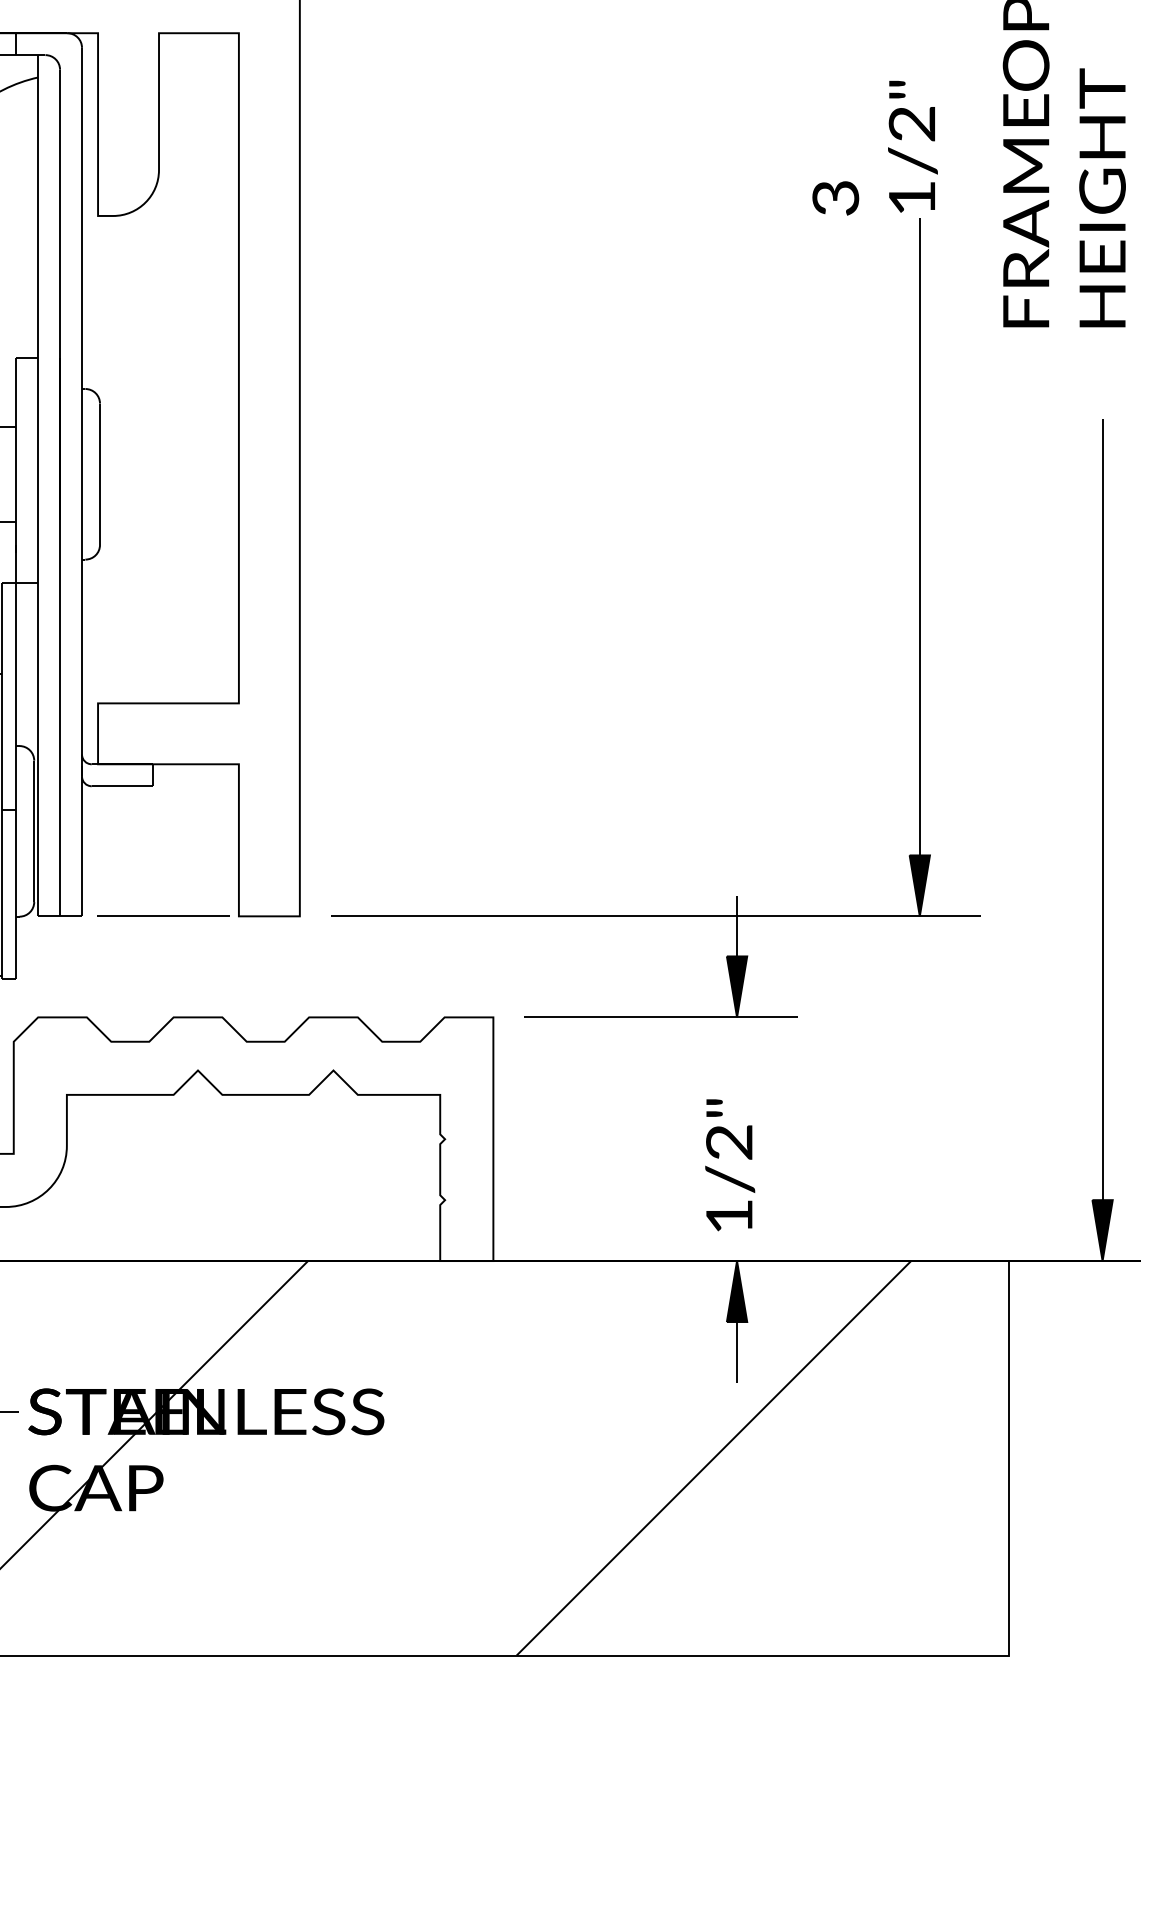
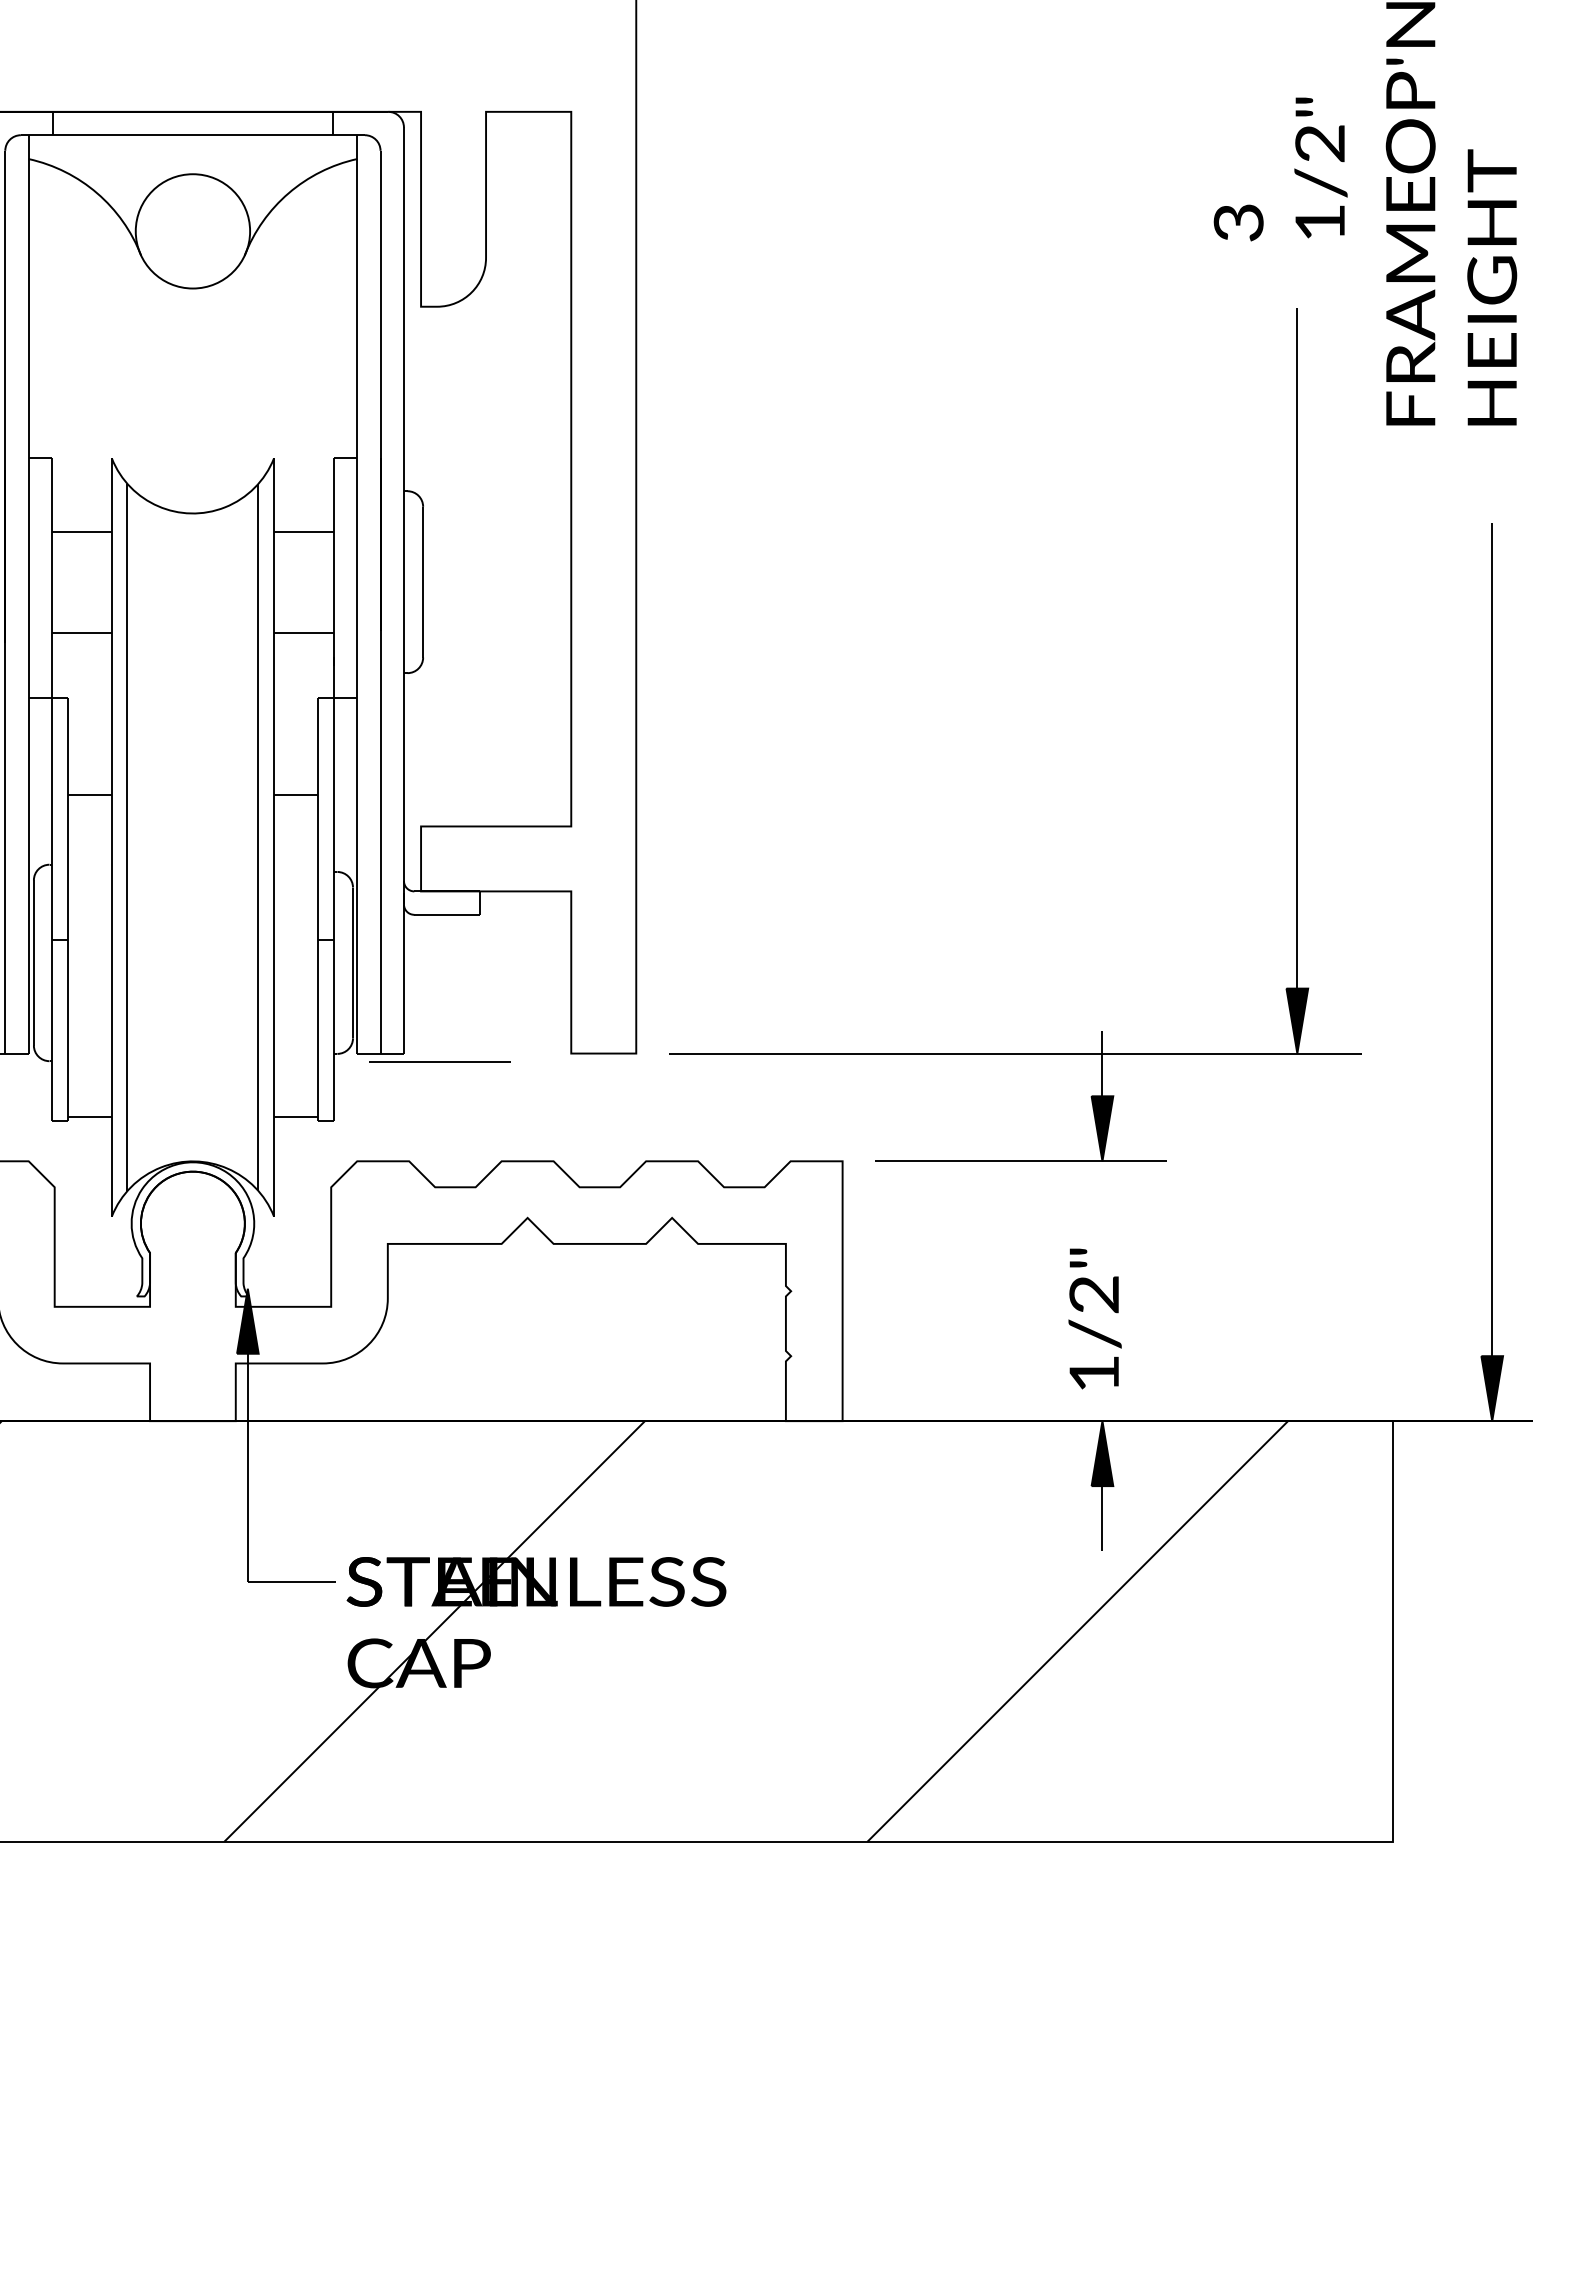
text: (874, 148) -> (1280, 169), moved
line: (163, 916) -> (439, 1061), moved

